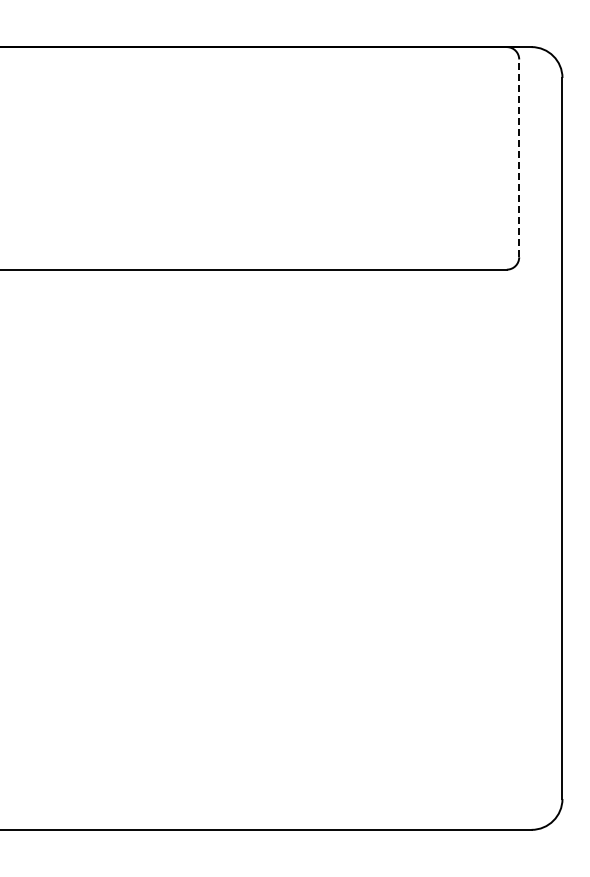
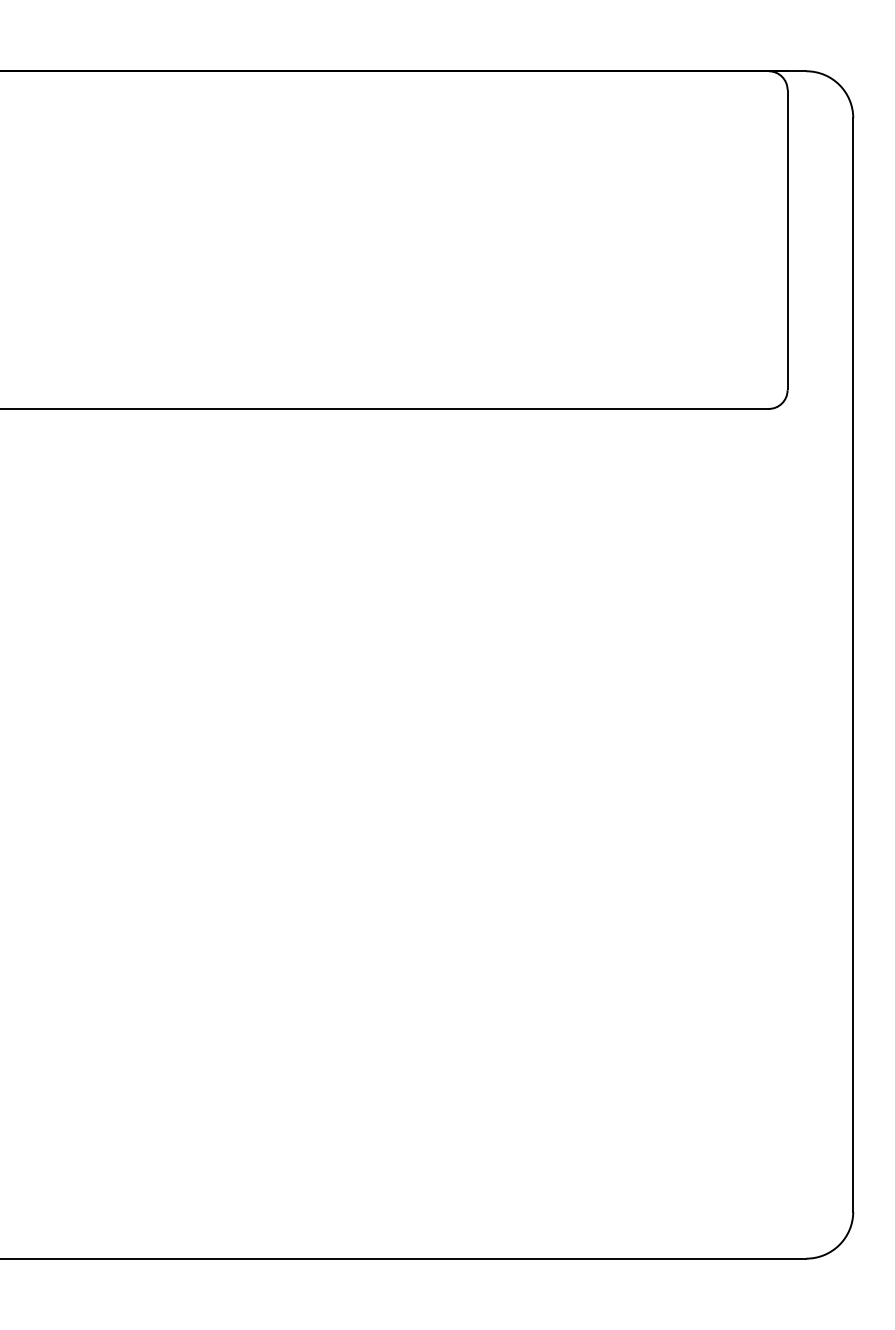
line: (519, 158) -> (788, 240), dashed -> solid

